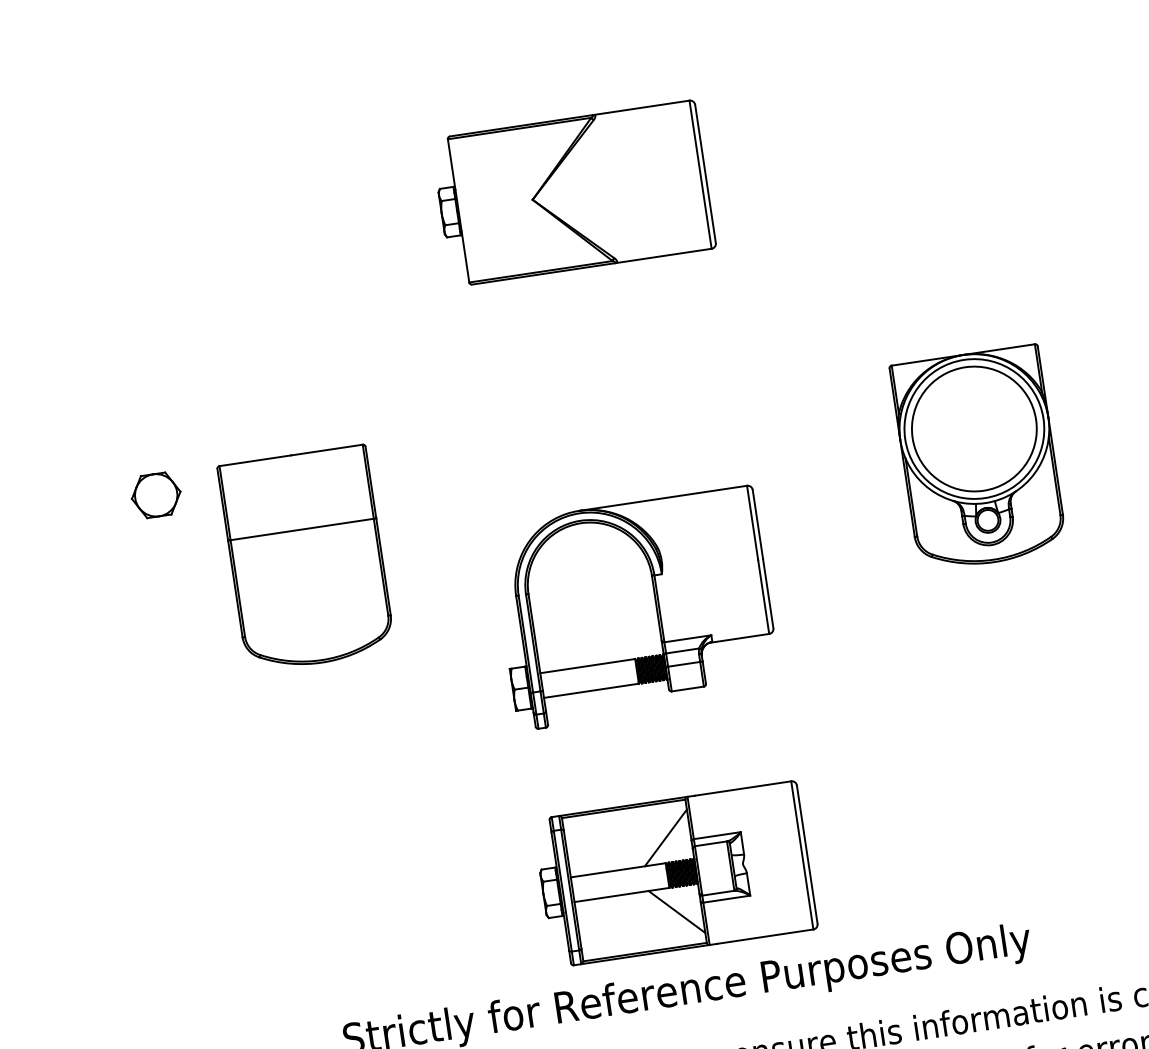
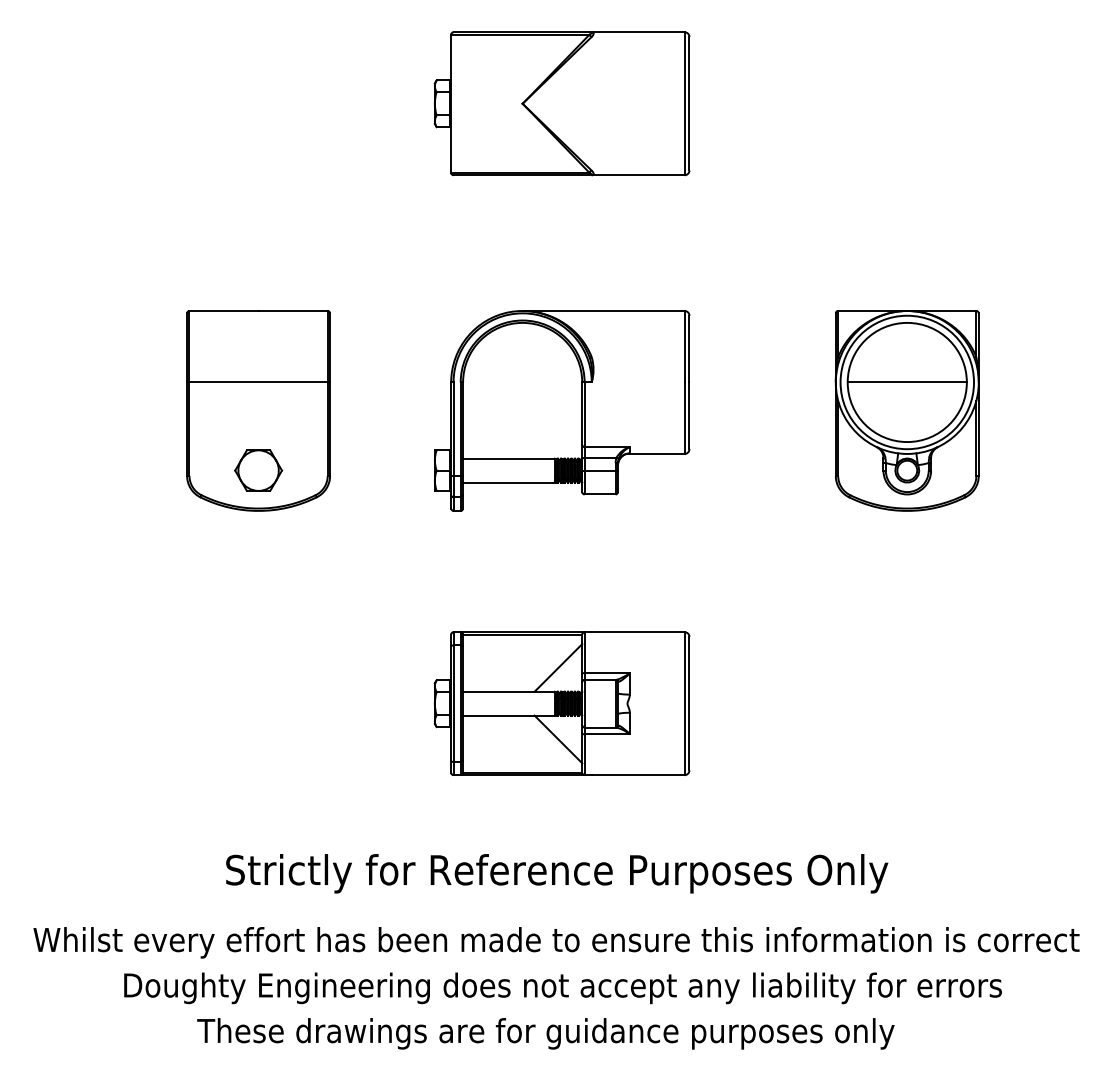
line: (973, 429) -> (906, 382), added
part: (156, 495) -> (258, 470), moved
part: (635, 607) -> (562, 410), moved
part: (674, 874) -> (561, 703), moved

